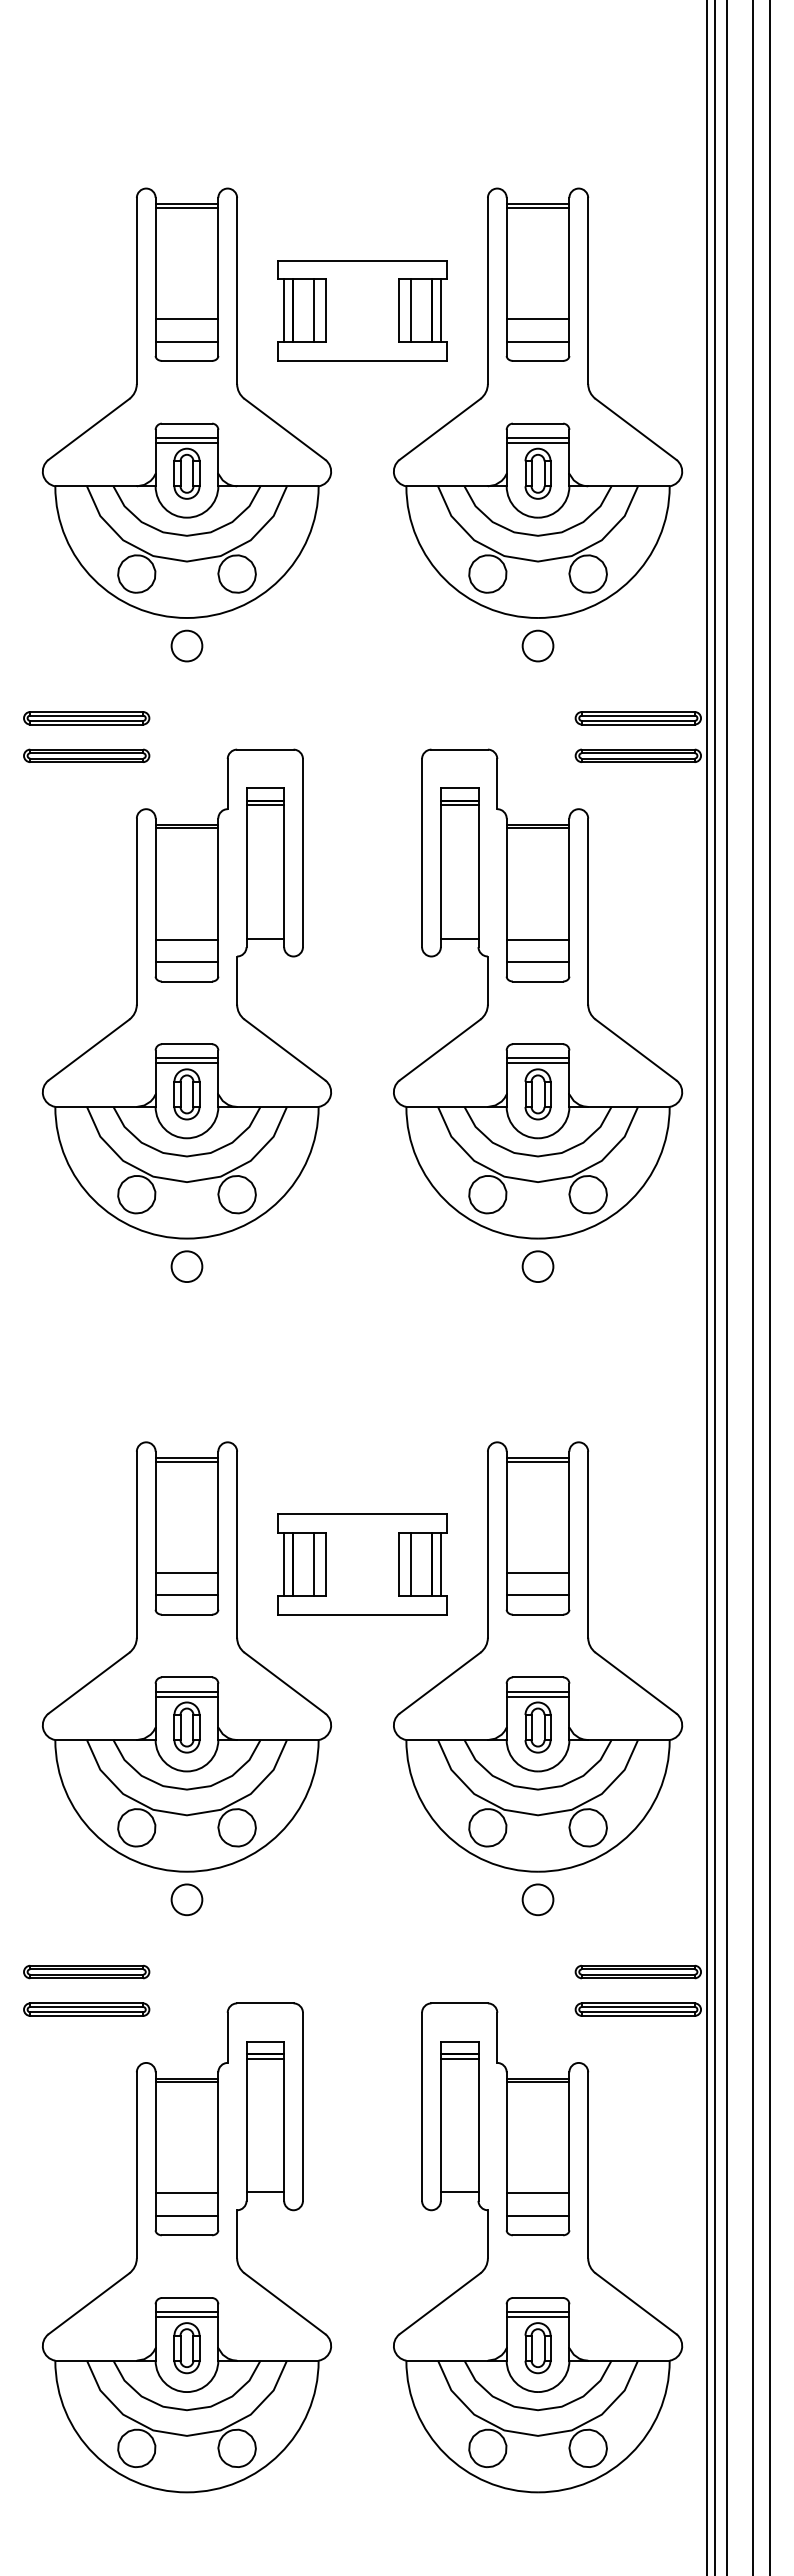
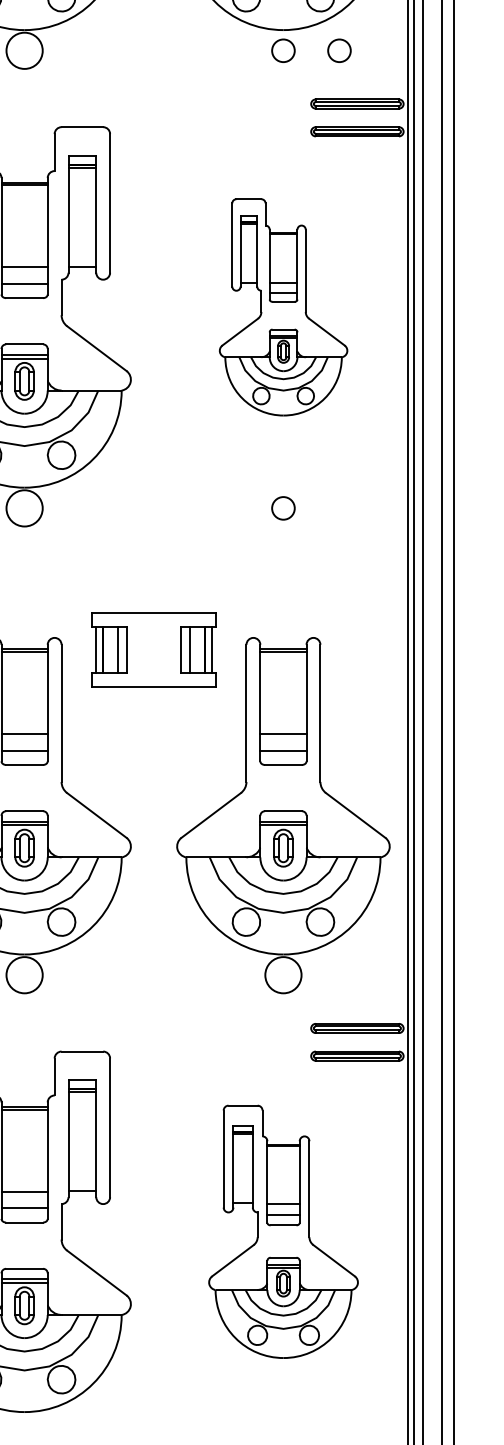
circle: (186, 645) -> (24, 50), size x1.6
circle: (613, 645) -> (339, 50), added
part: (538, 993) -> (283, 306), size x0.6
circle: (186, 1266) -> (24, 508), size x1.6
part: (362, 1564) -> (154, 649), moved
circle: (186, 1899) -> (24, 974), size x1.6
circle: (537, 1899) -> (283, 974), size x1.6
part: (538, 2247) -> (283, 1231), size x0.7

